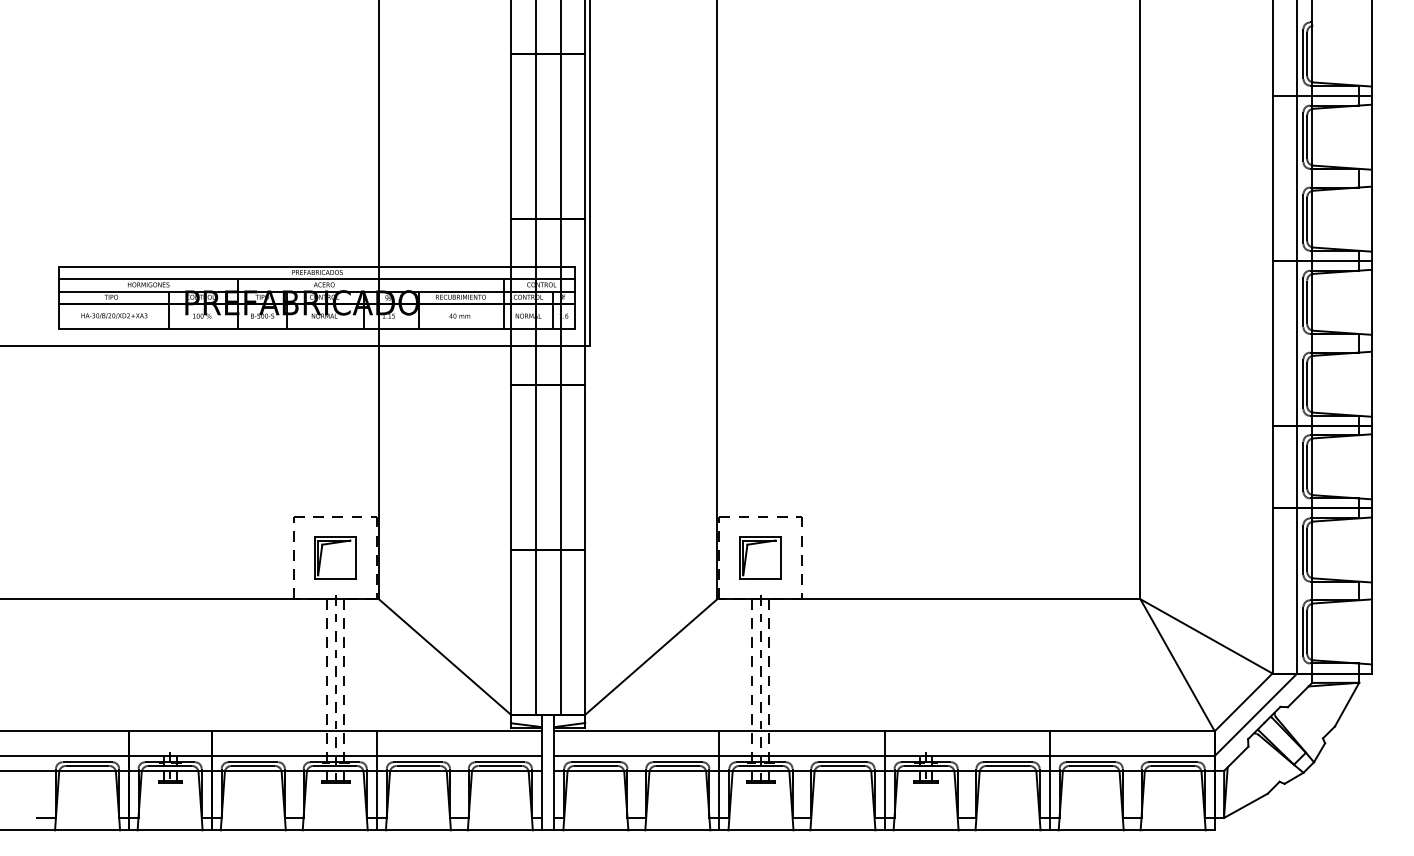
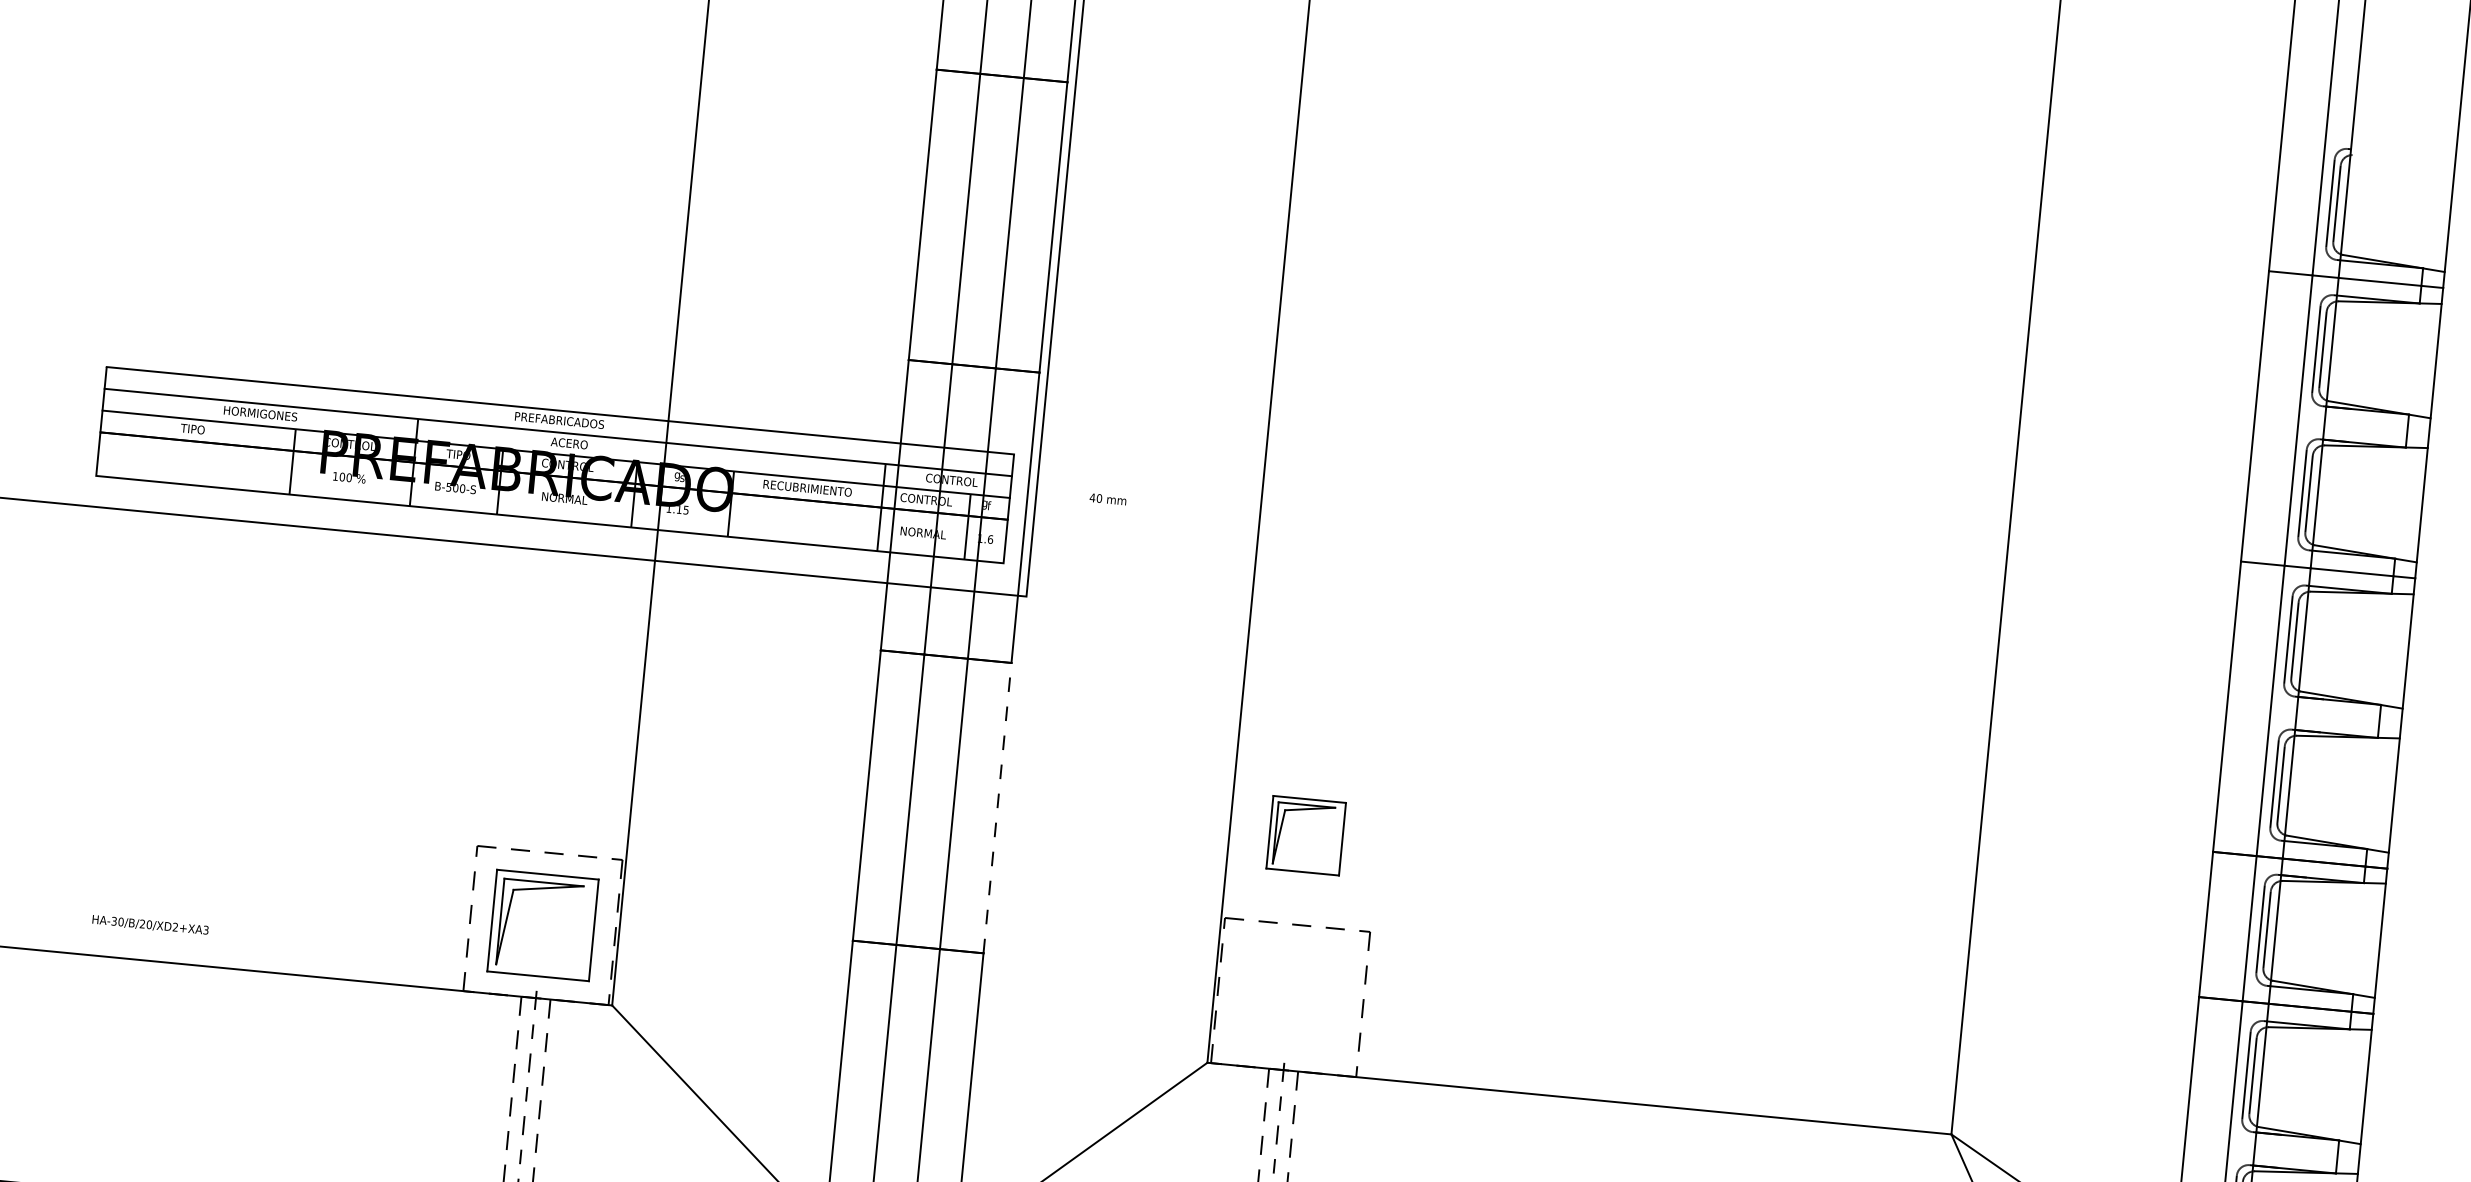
text: (114, 315) -> (150, 924), moved
text: (459, 315) -> (1107, 498), moved
line: (585, 467) -> (997, 808), solid -> dashed
part: (335, 557) -> (542, 924), size x1.4
part: (760, 557) -> (1305, 834), moved

